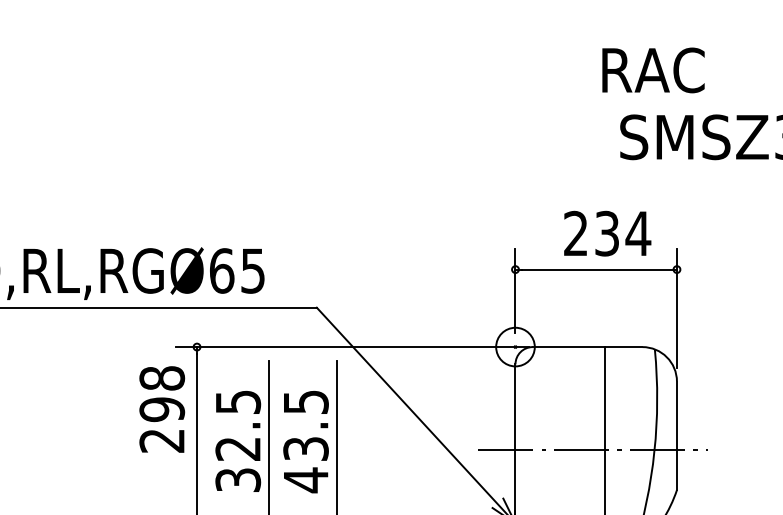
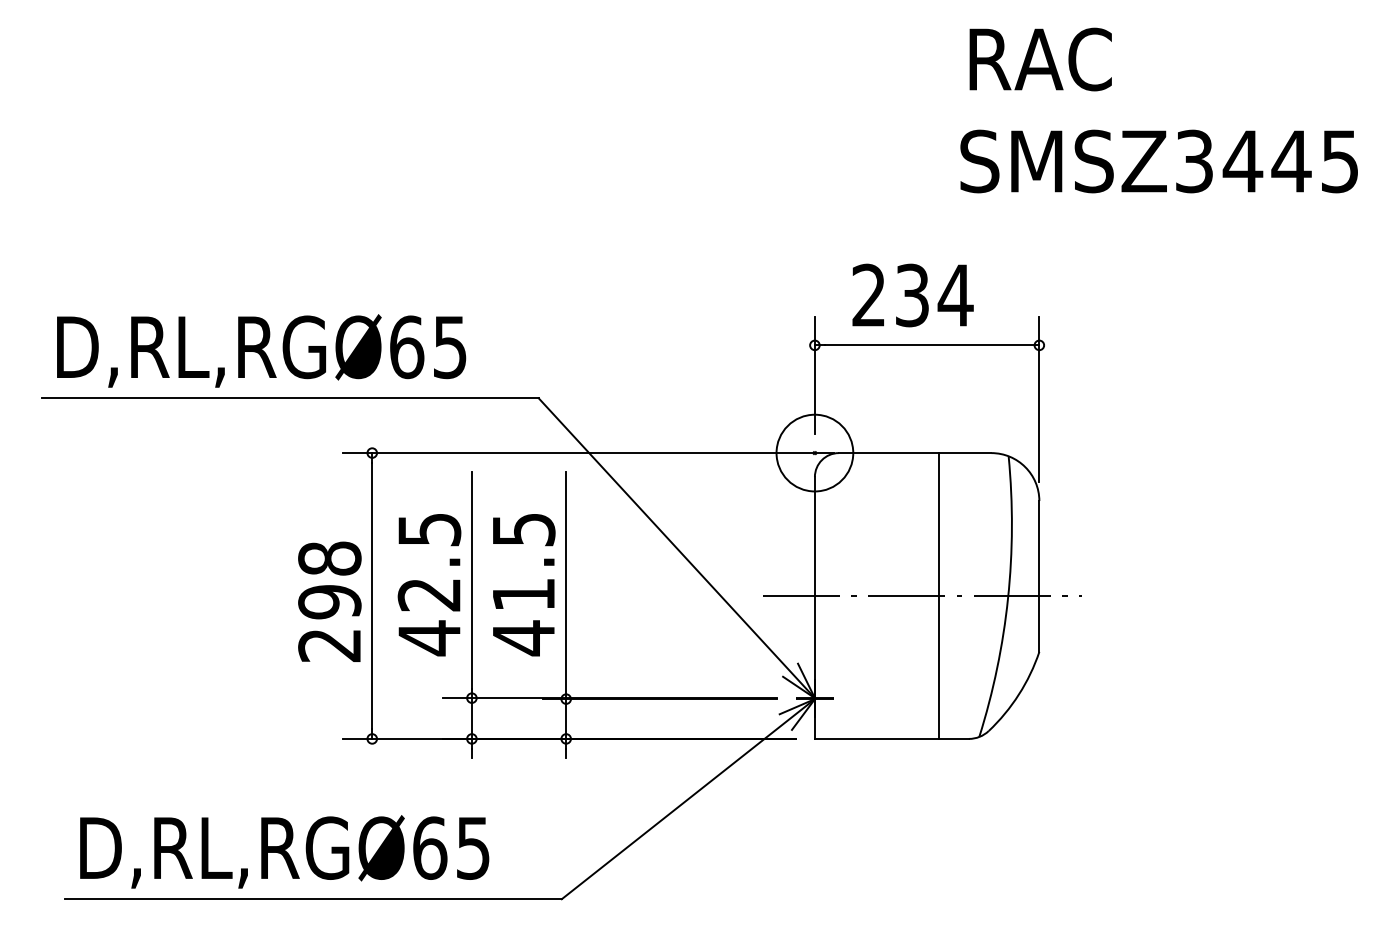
text: (653, 70) -> (1040, 59), moved
text: (607, 233) -> (912, 295), moved
circle: (515, 346) -> (814, 452), size x1.43
text: (161, 409) -> (329, 601), moved
text: (305, 448) -> (523, 594), 43.5 -> 41.5
text: (238, 480) -> (429, 638), 32.5 -> 42.5

